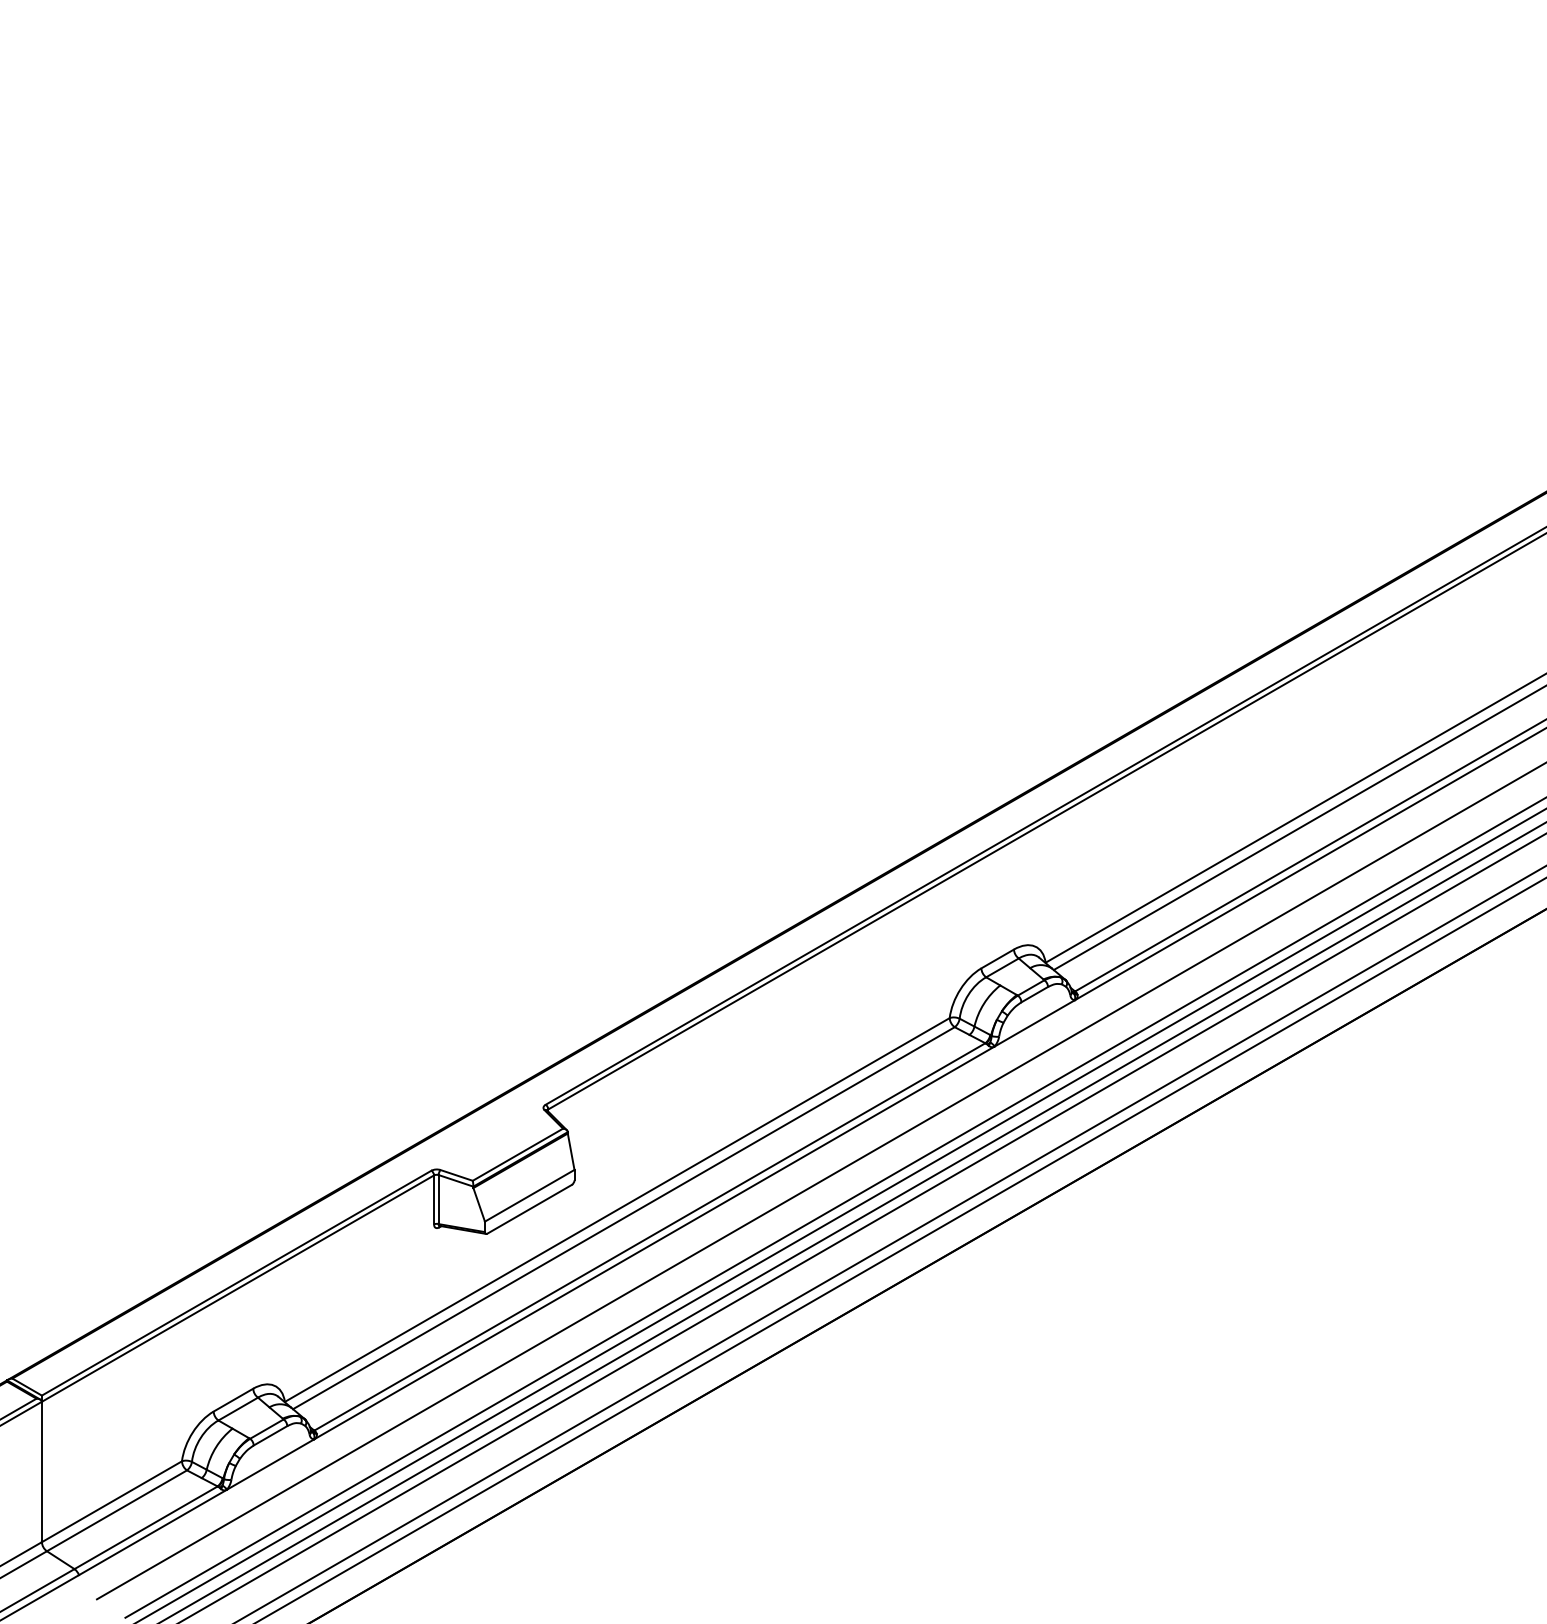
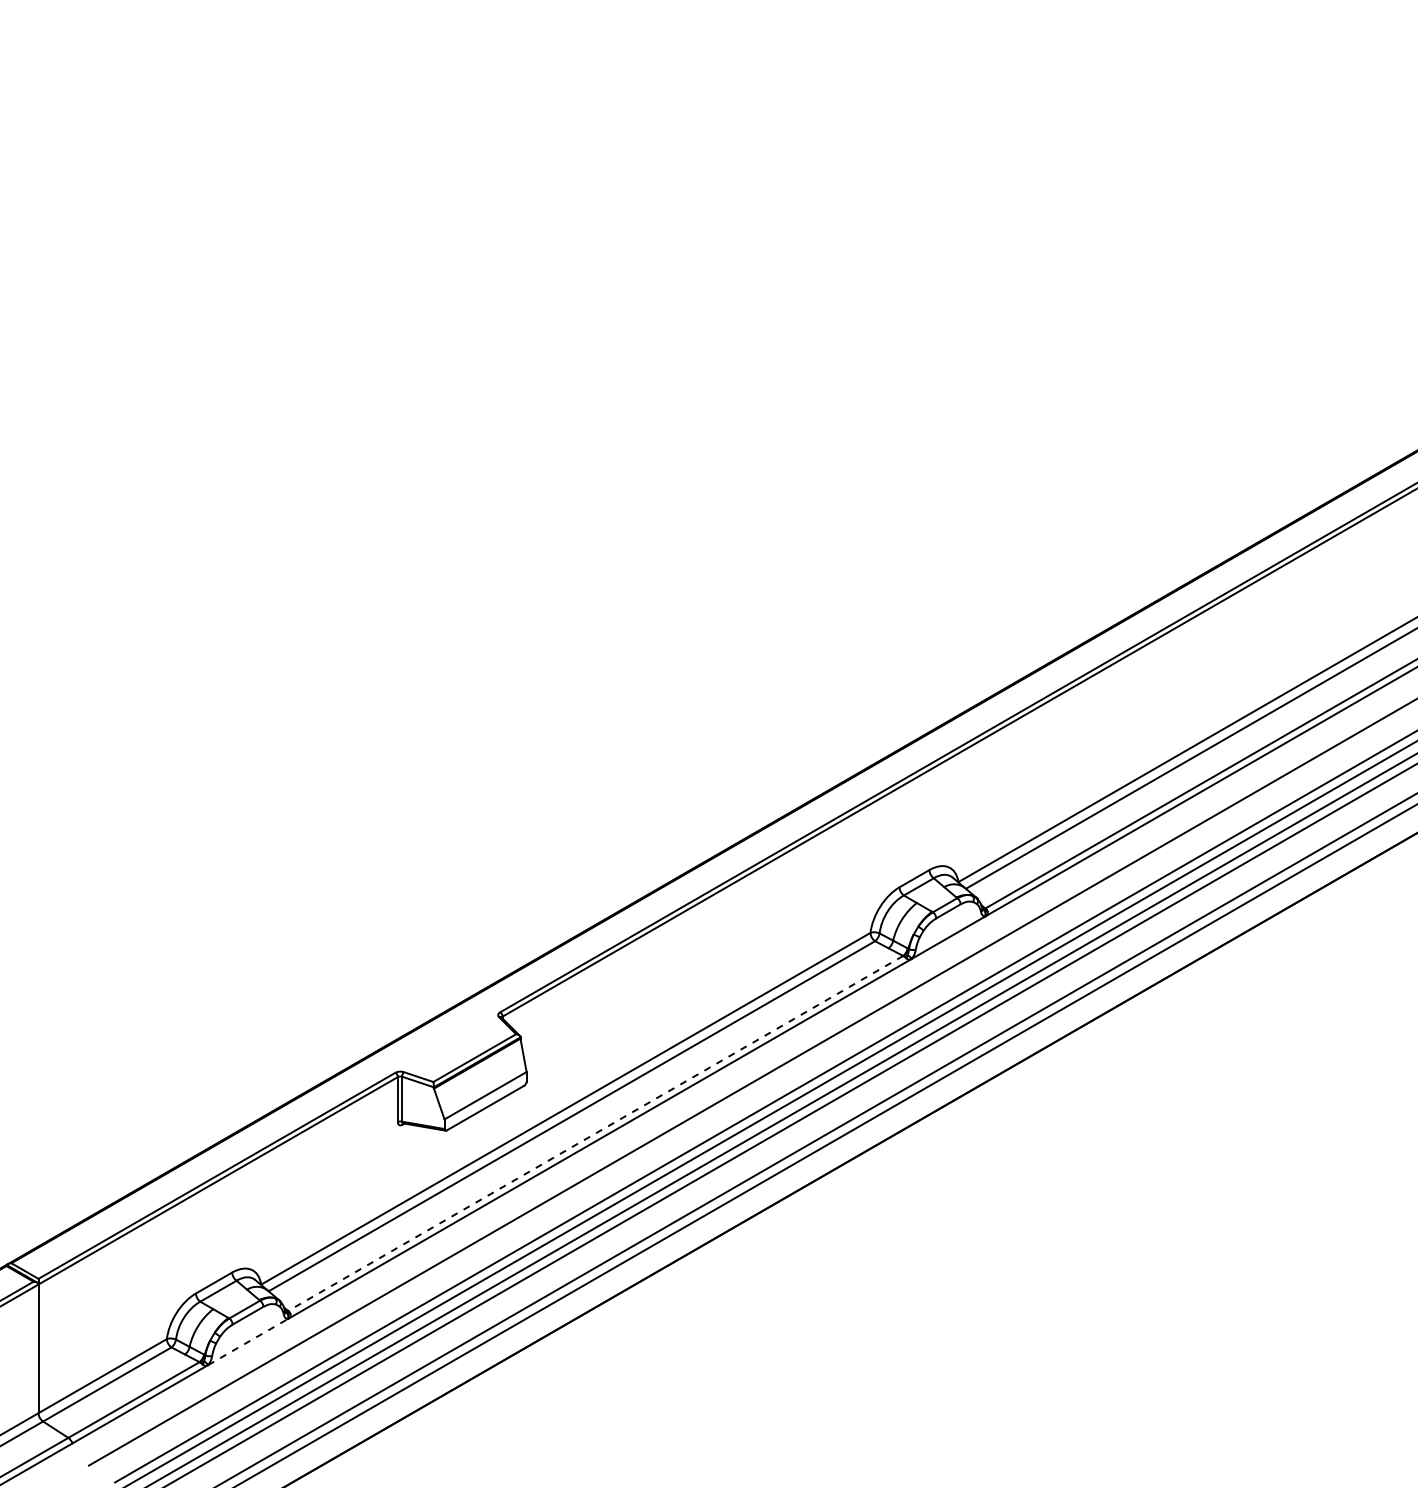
line: (649, 1237) -> (595, 1133), solid -> dashed
line: (270, 1464) -> (248, 1342), solid -> dashed

